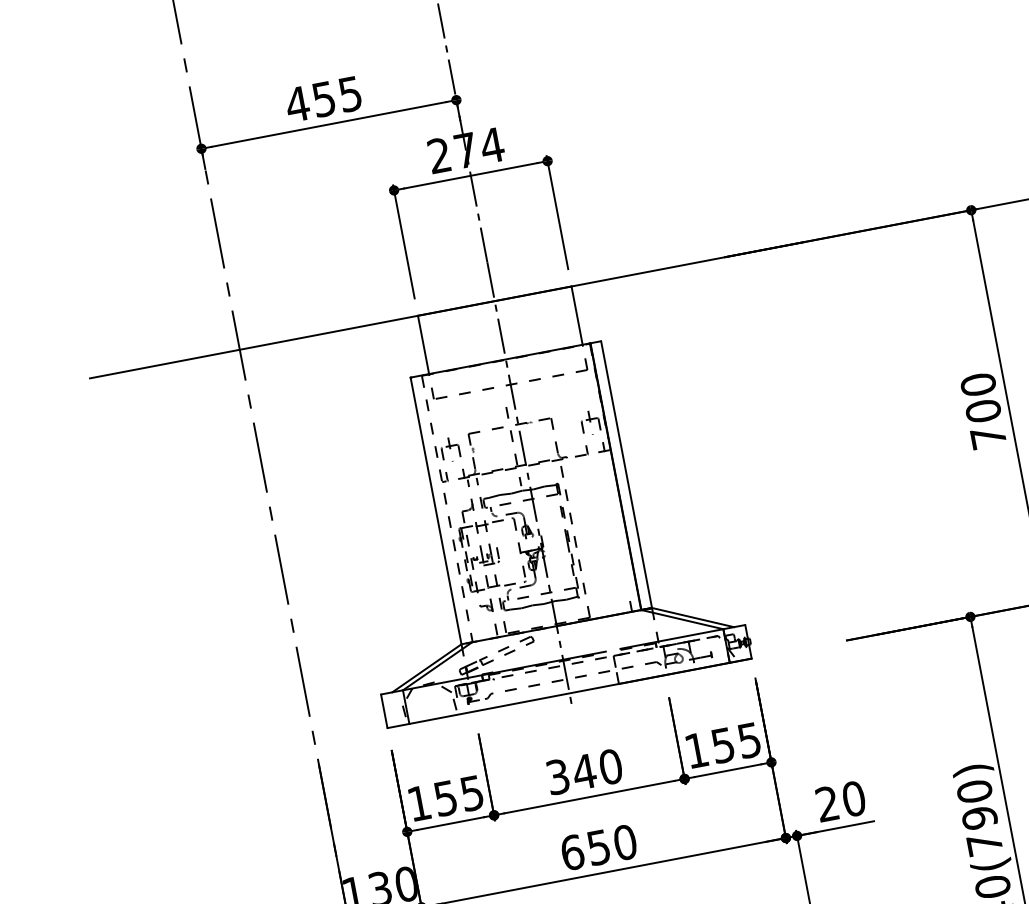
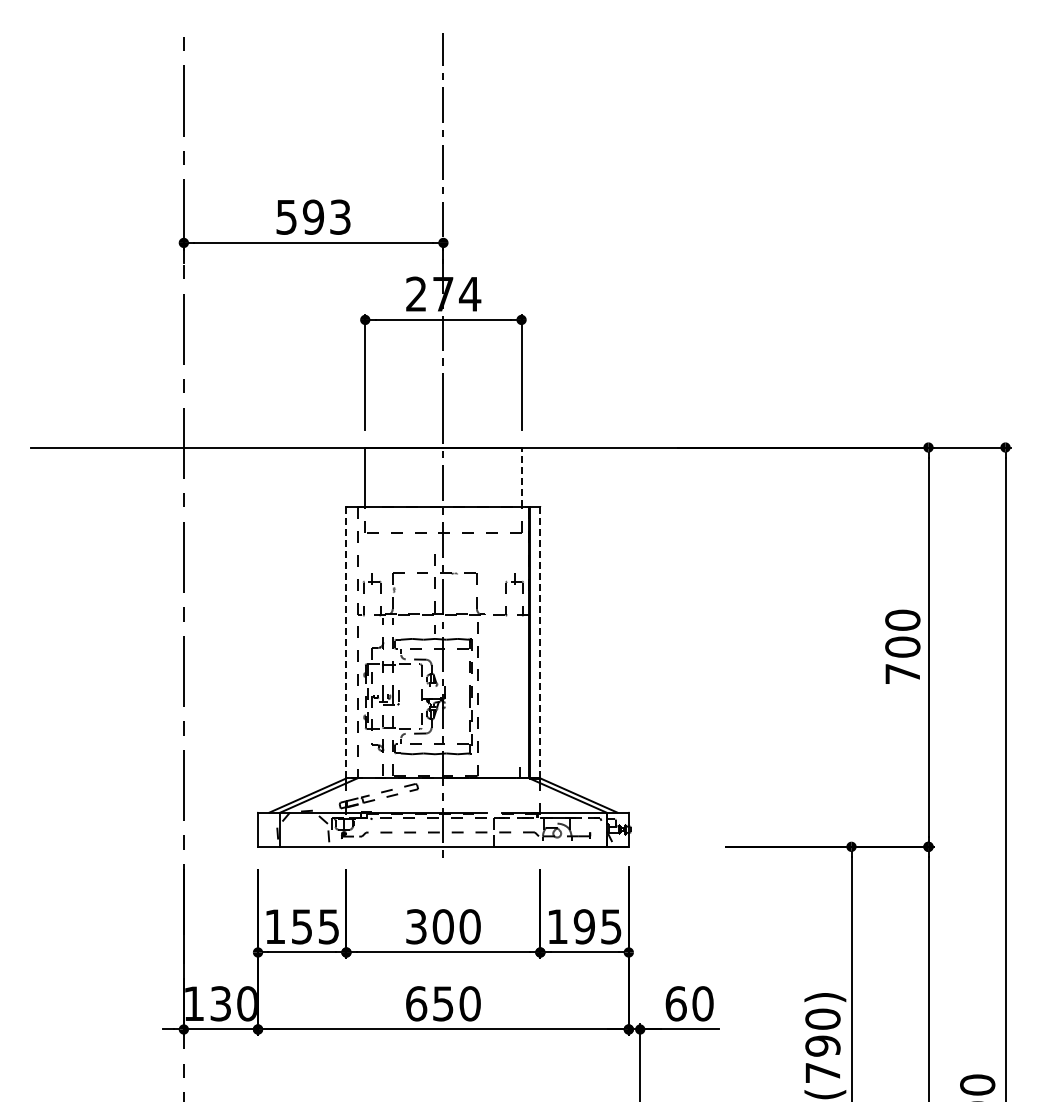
text: (322, 98) -> (312, 216), 455 -> 593
line: (577, 315) -> (521, 477), solid -> dashed
line: (626, 474) -> (540, 642), solid -> dashed
line: (436, 510) -> (346, 642), solid -> dashed
text: (722, 745) -> (583, 926), 155 -> 195
text: (584, 771) -> (443, 926), 340 -> 300
text: (826, 803) -> (675, 1003), 20 -> 60

